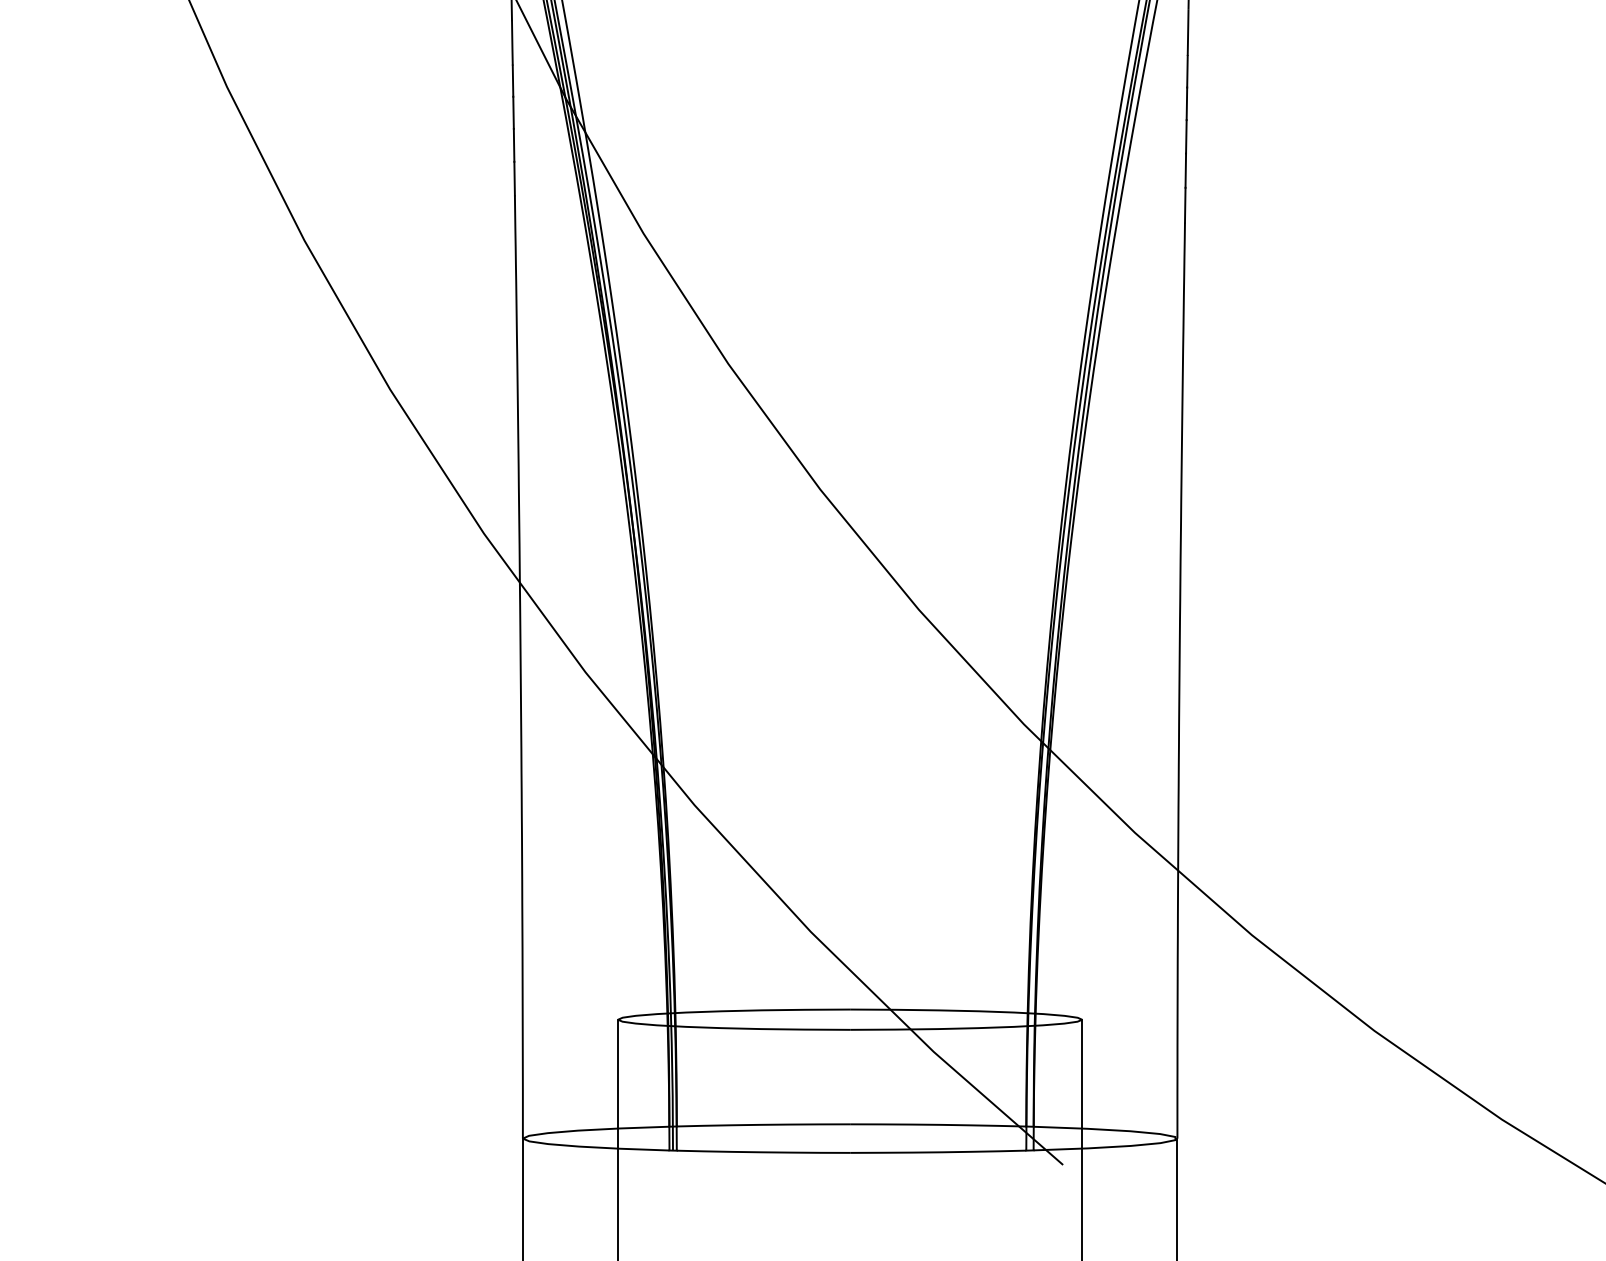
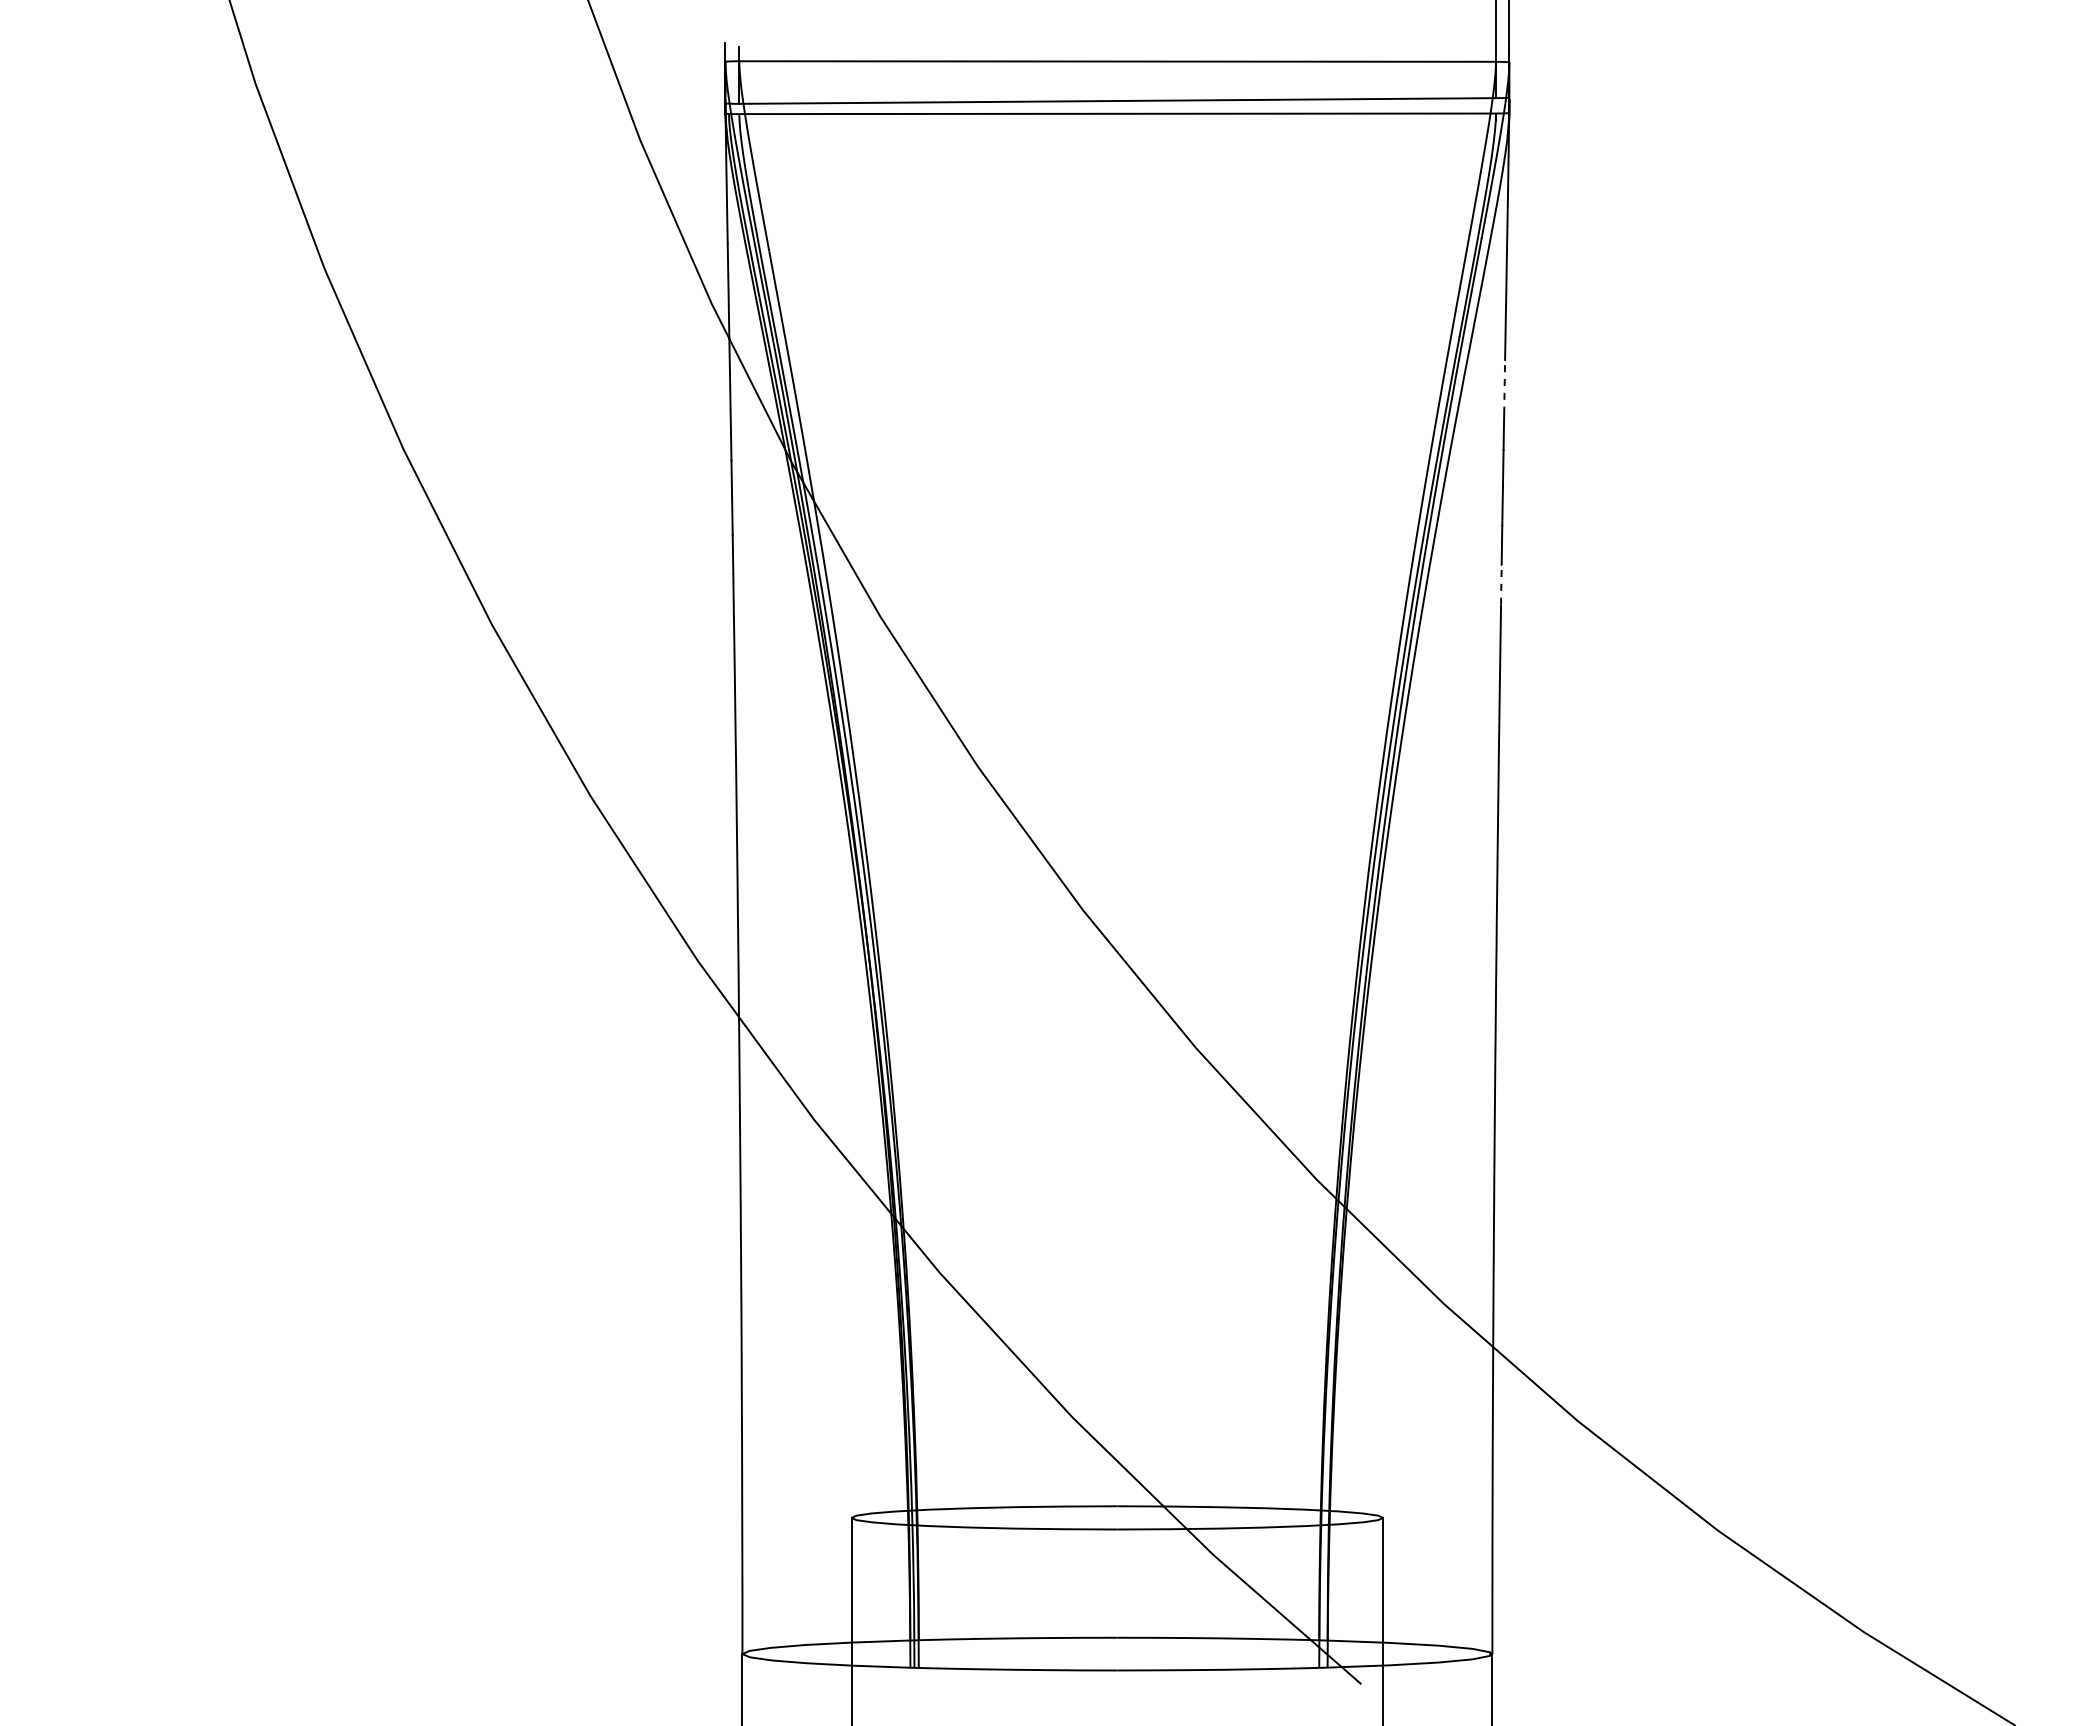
line: (1188, 32) -> (1504, 386), solid -> dashed
line: (1185, 205) -> (1501, 584), solid -> dashed

